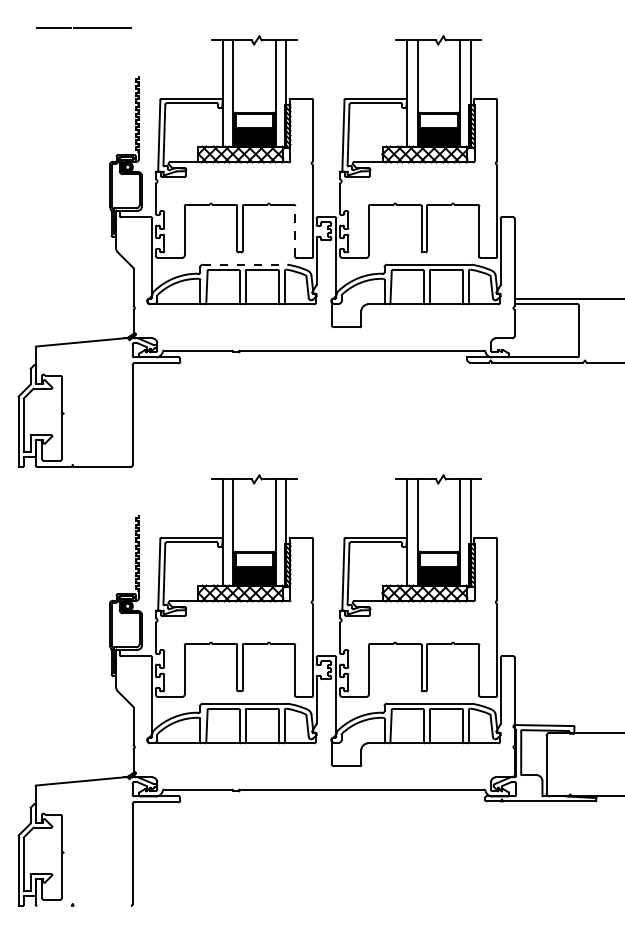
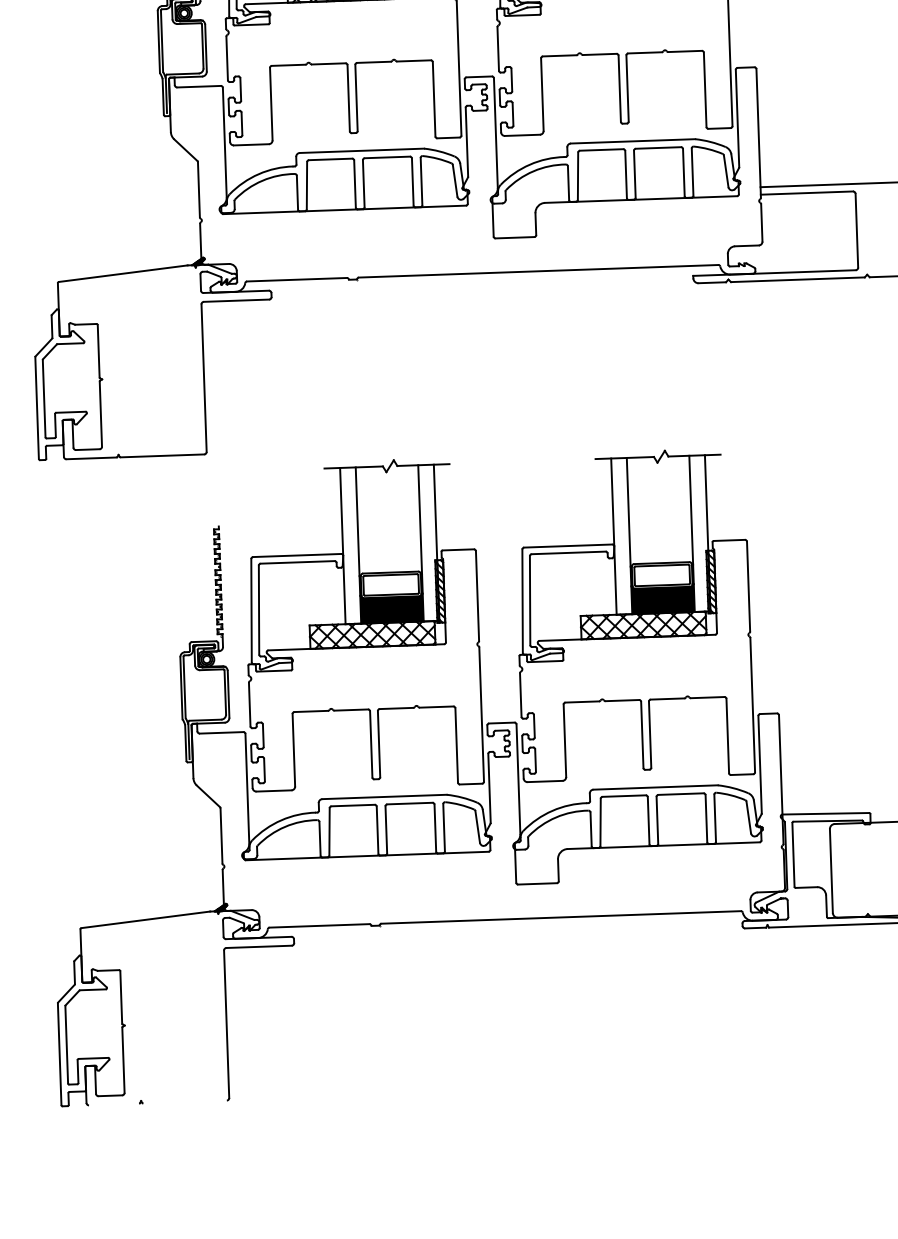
line: (295, 230) -> (434, 97), dashed -> solid
line: (245, 264) -> (362, 150), dashed -> solid

